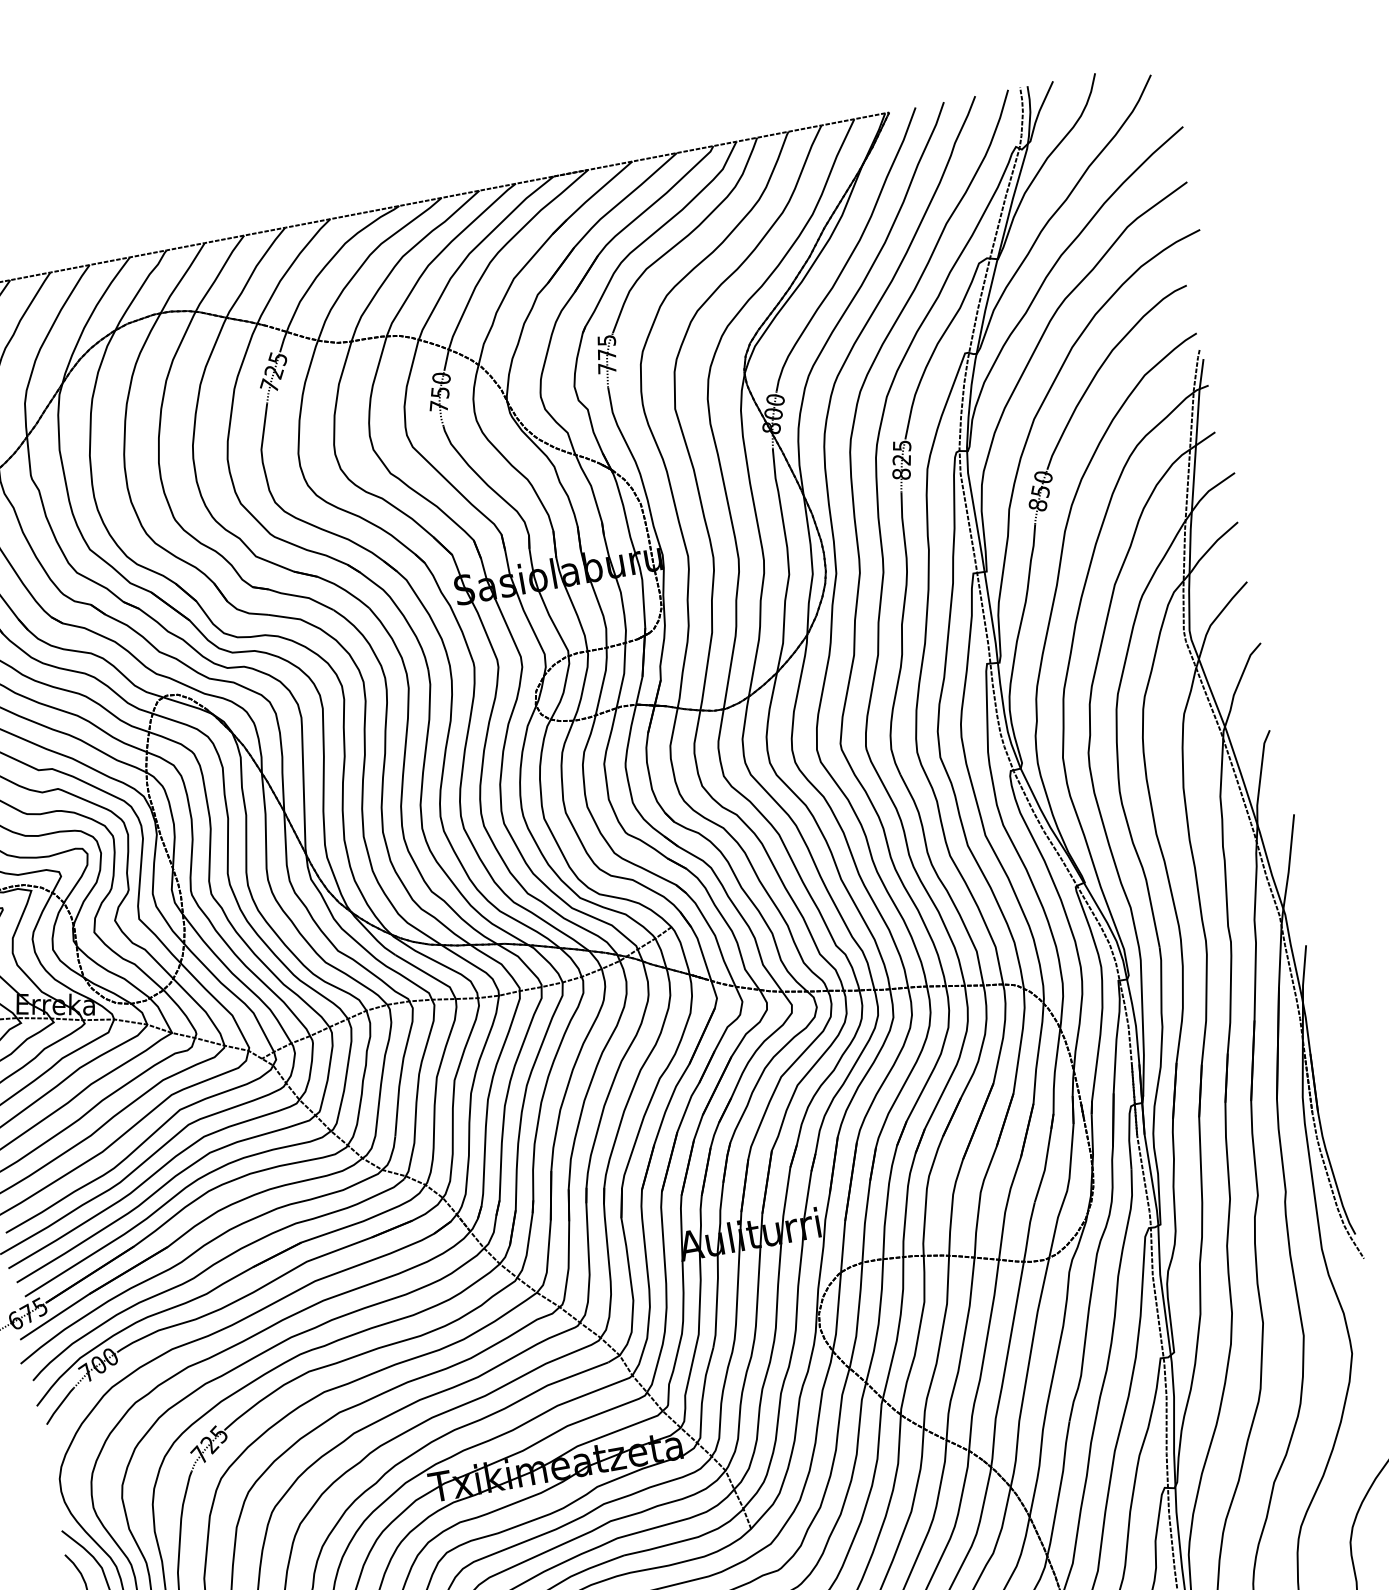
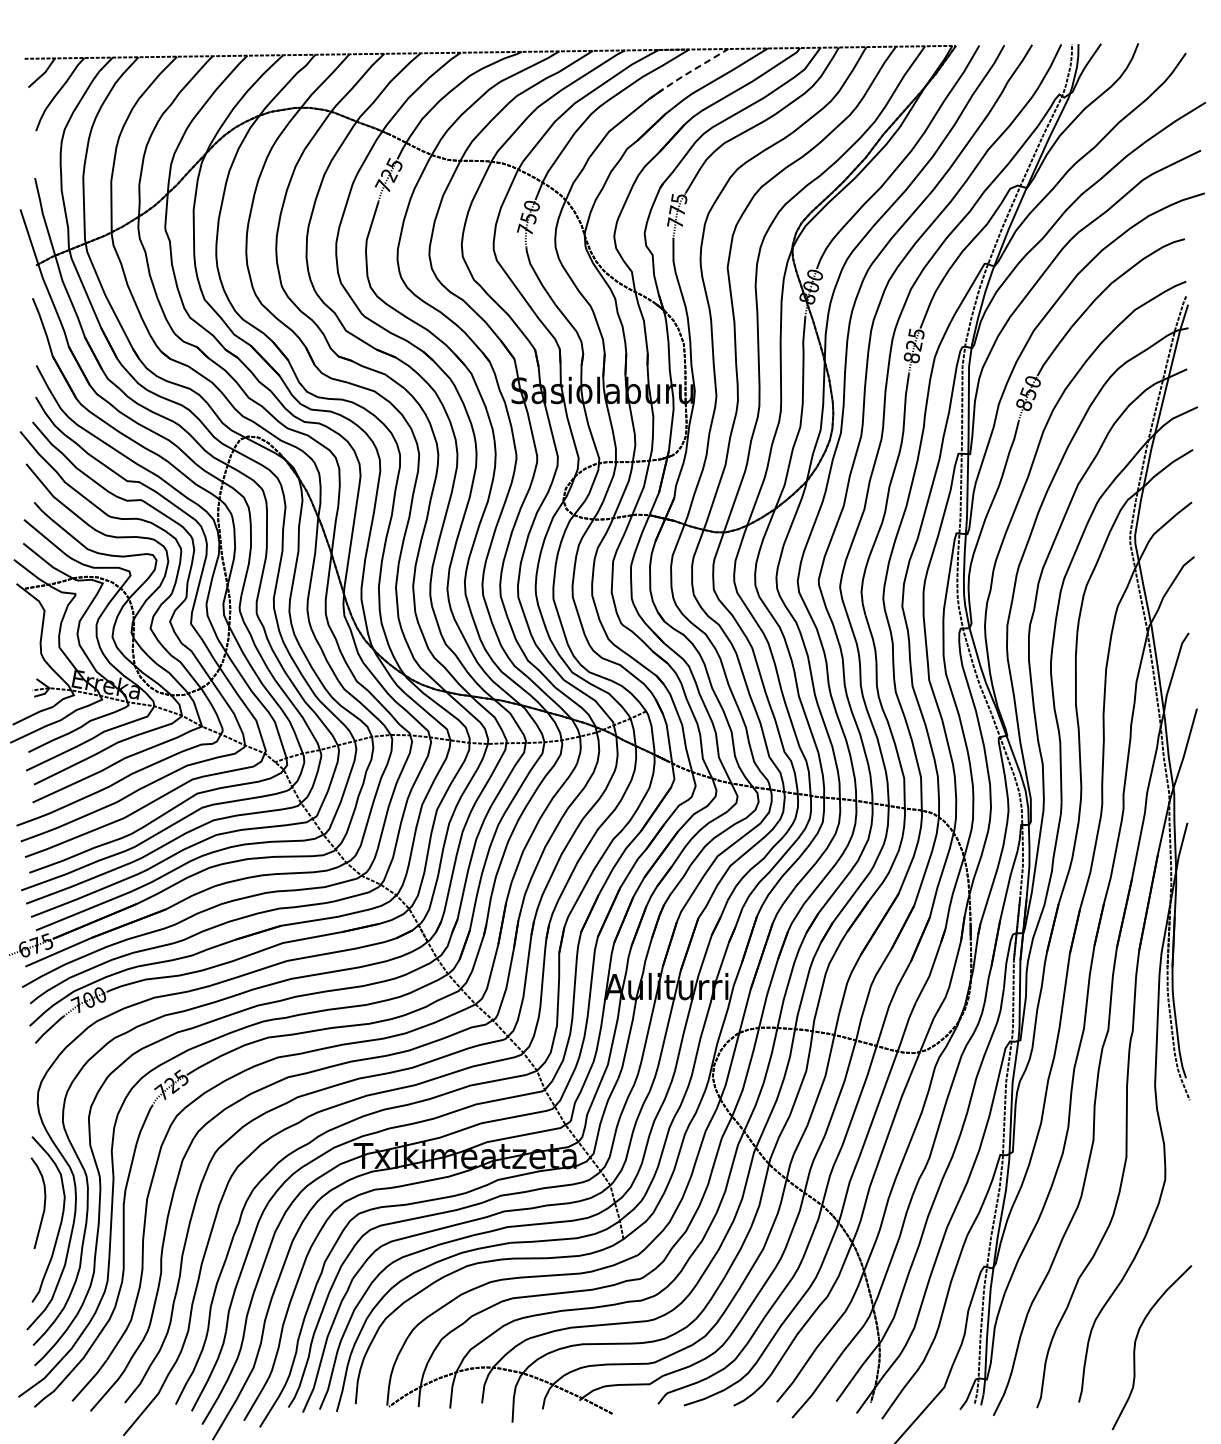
line: (591, 197) -> (687, 73), solid -> dashed

